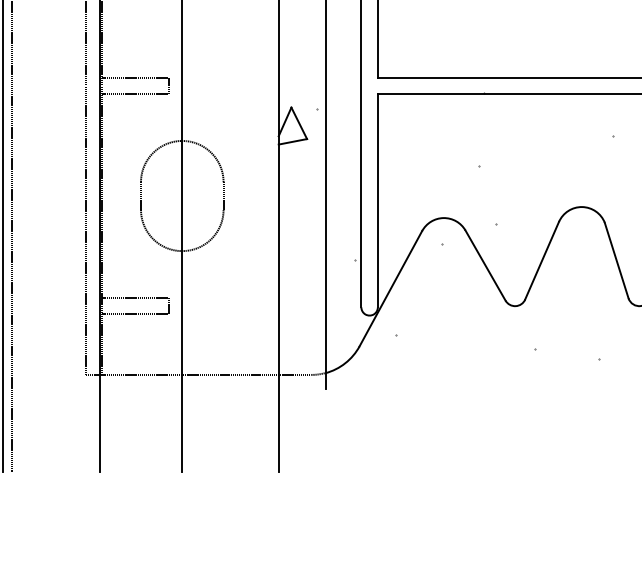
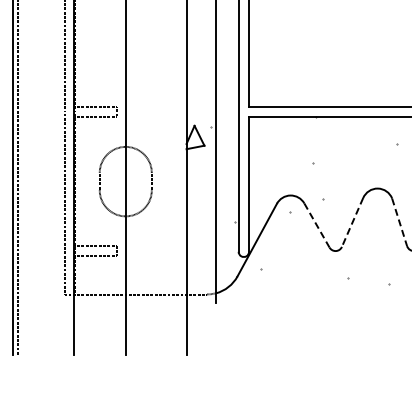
line: (541, 260) -> (352, 222), solid -> dashed
line: (616, 260) -> (399, 222), solid -> dashed
line: (486, 265) -> (317, 225), solid -> dashed

